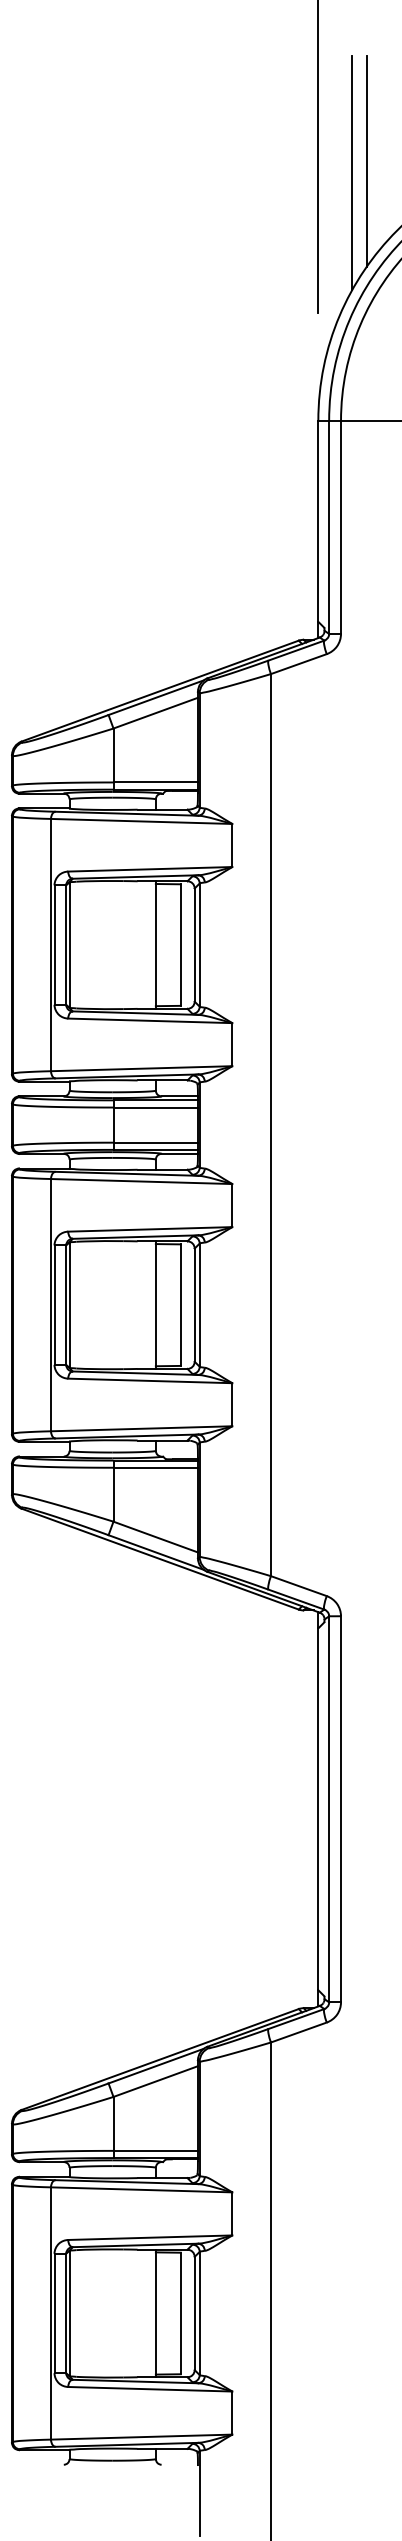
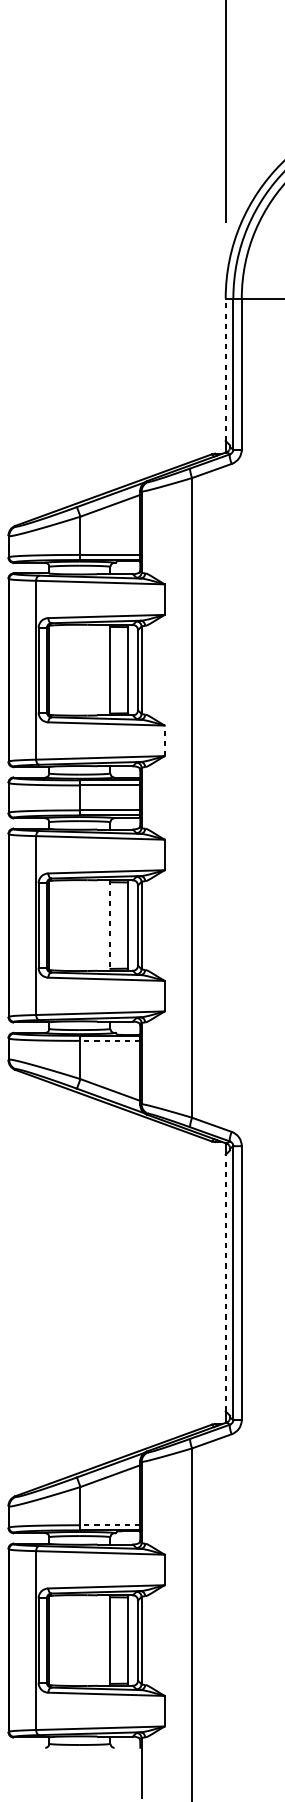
line: (366, 161) -> (259, 114), removed
line: (352, 172) -> (249, 122), removed
line: (318, 520) -> (225, 369), solid -> dashed
line: (232, 1044) -> (164, 740), solid -> dashed
line: (155, 1305) -> (110, 925), solid -> dashed
line: (155, 1467) -> (110, 1040), solid -> dashed
line: (318, 1809) -> (225, 1283), solid -> dashed
line: (155, 2150) -> (110, 1525), solid -> dashed

